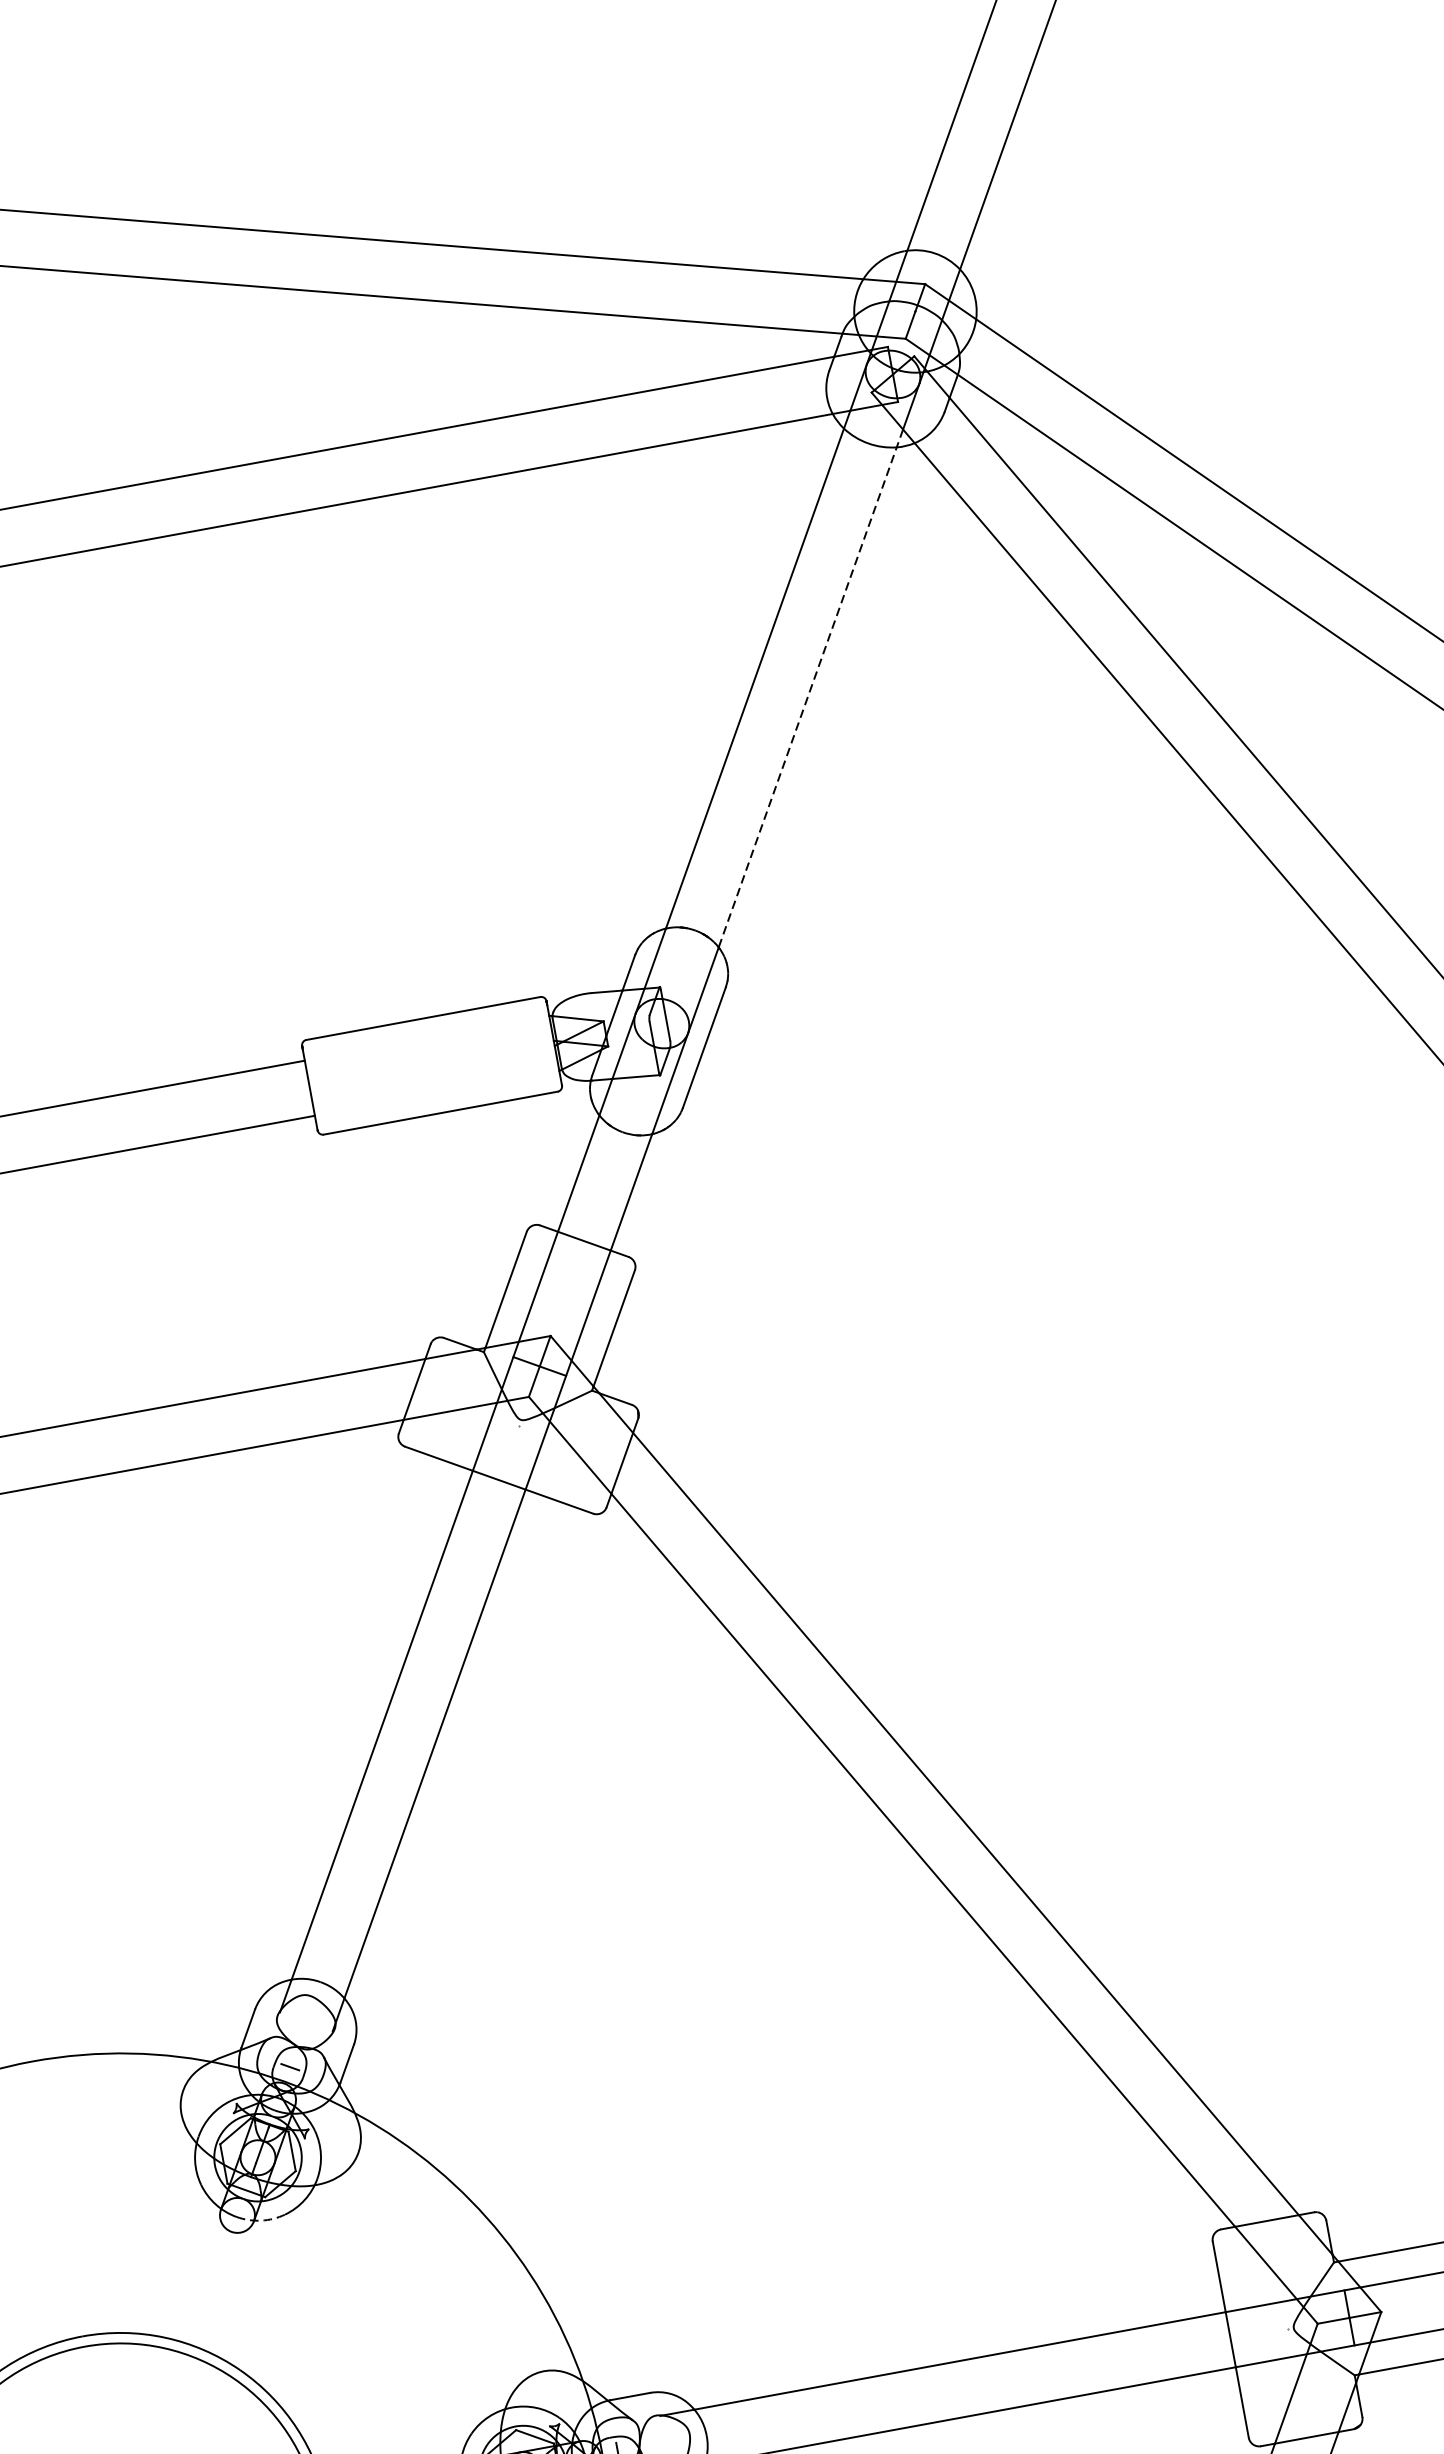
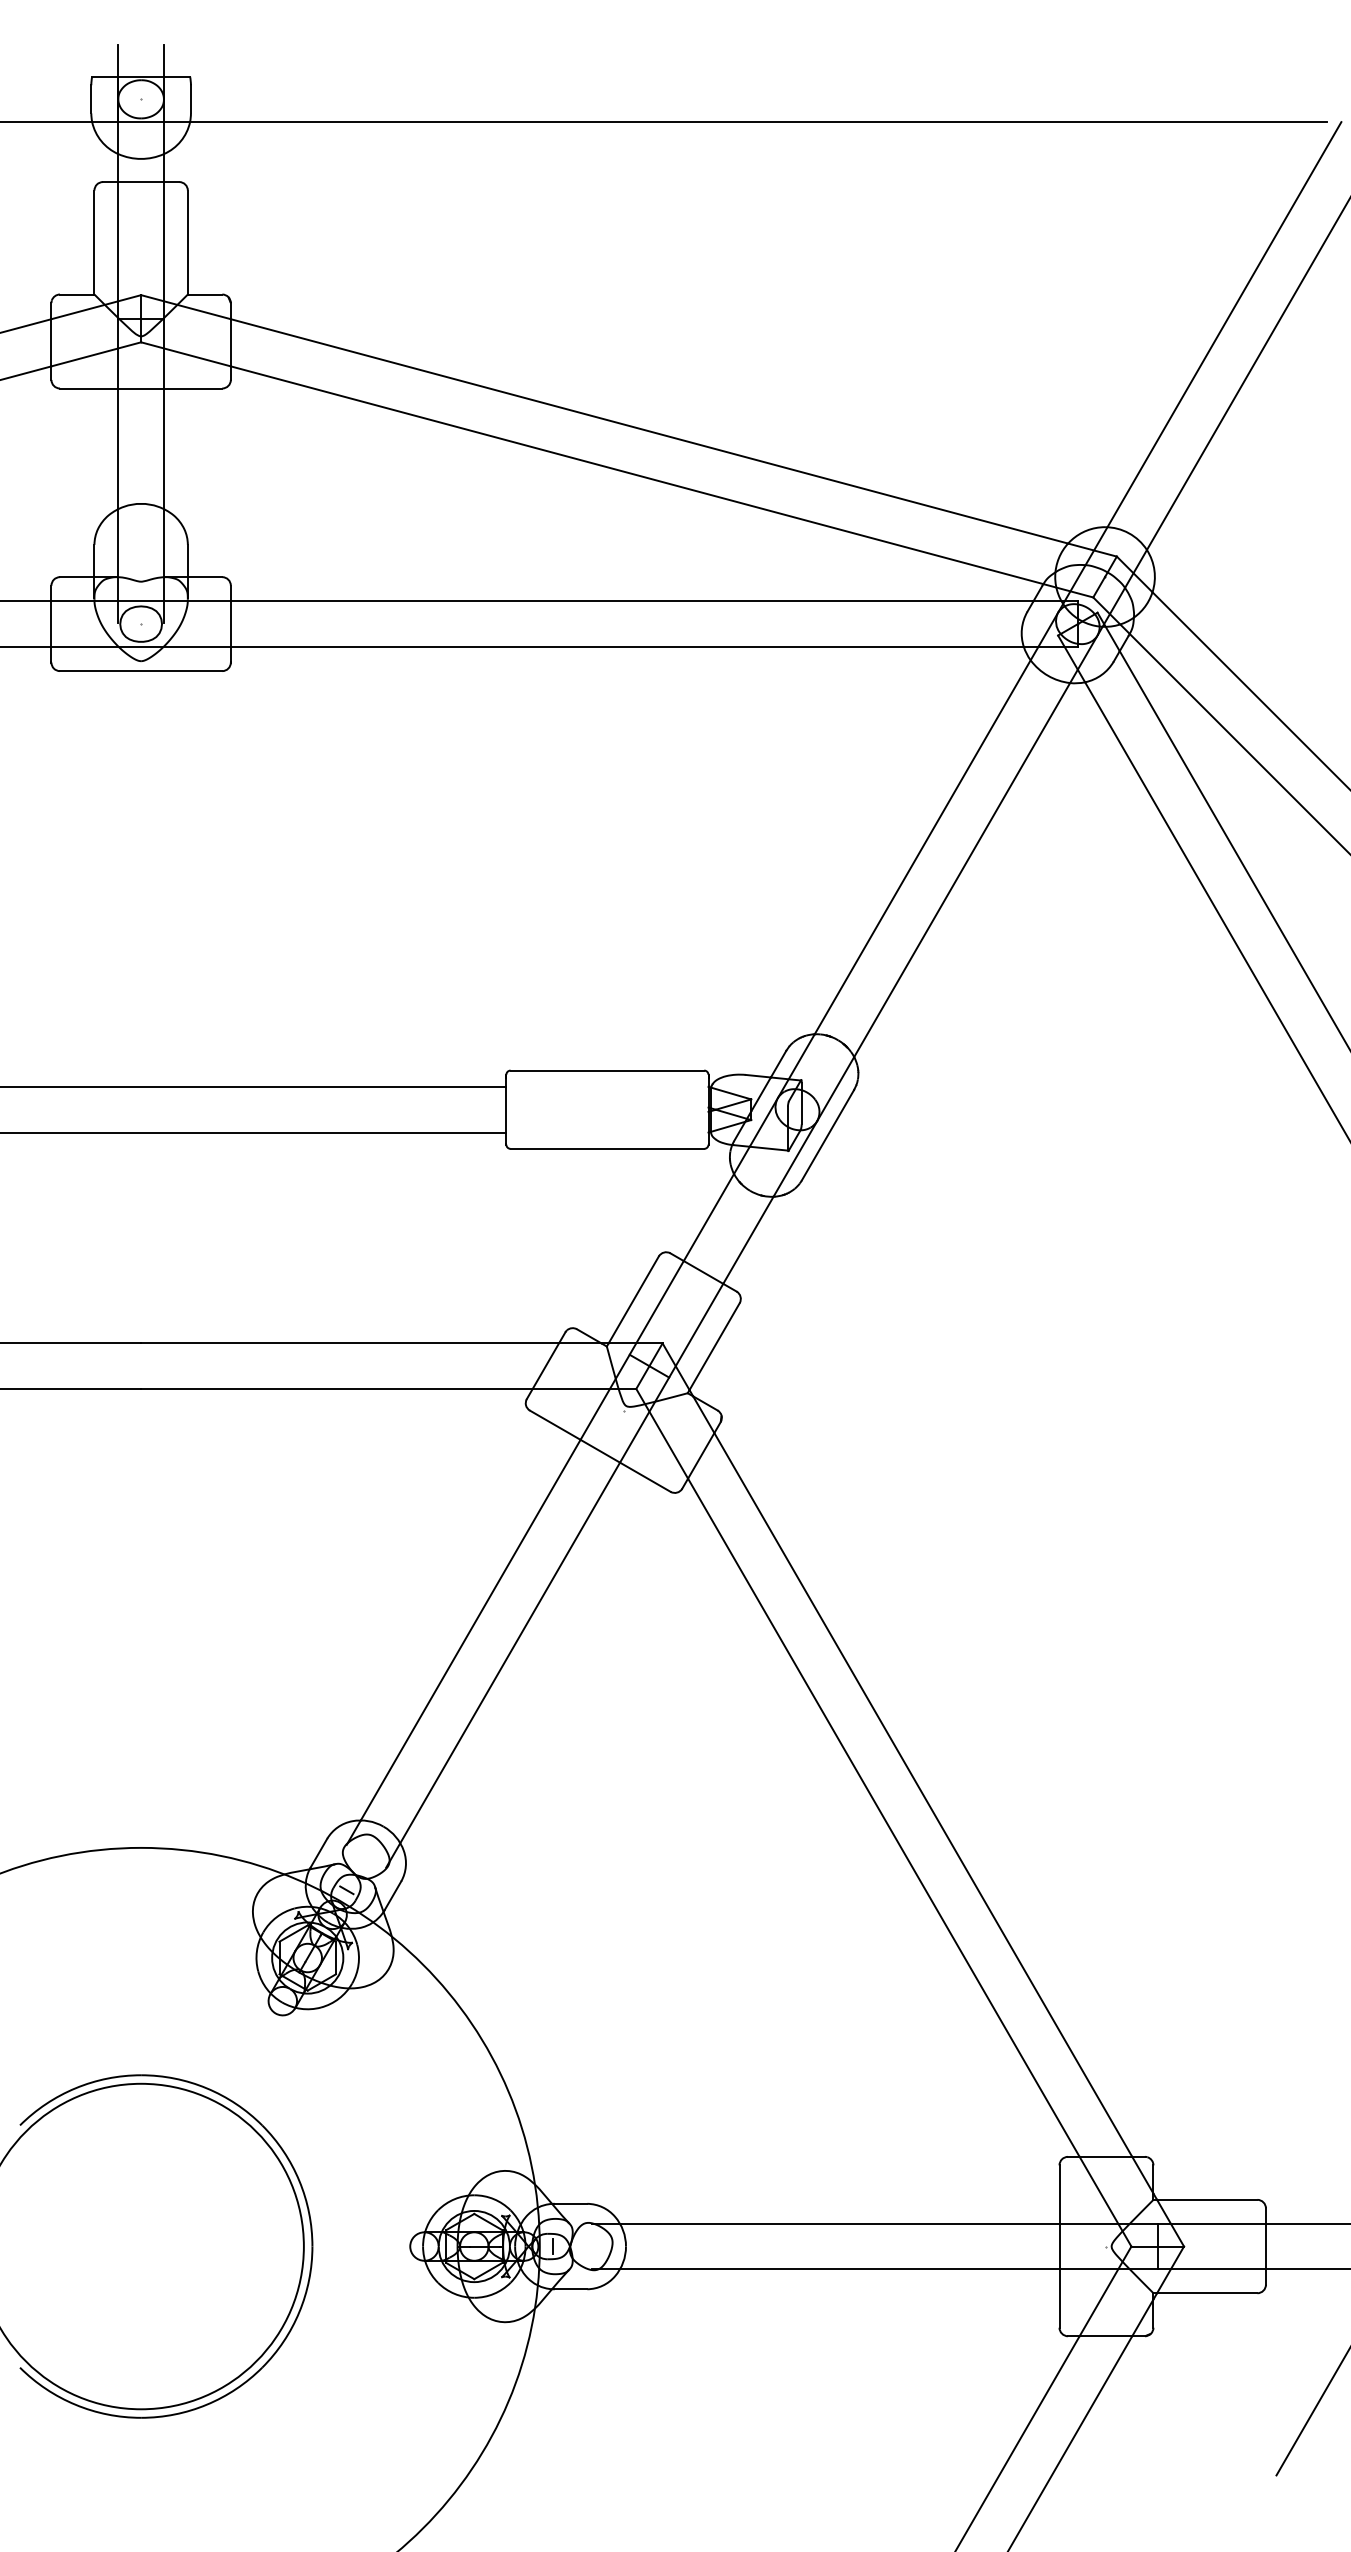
line: (811, 688) -> (966, 863), dashed -> solid
arc: (261, 2220) -> (301, 2008), dashed -> solid

